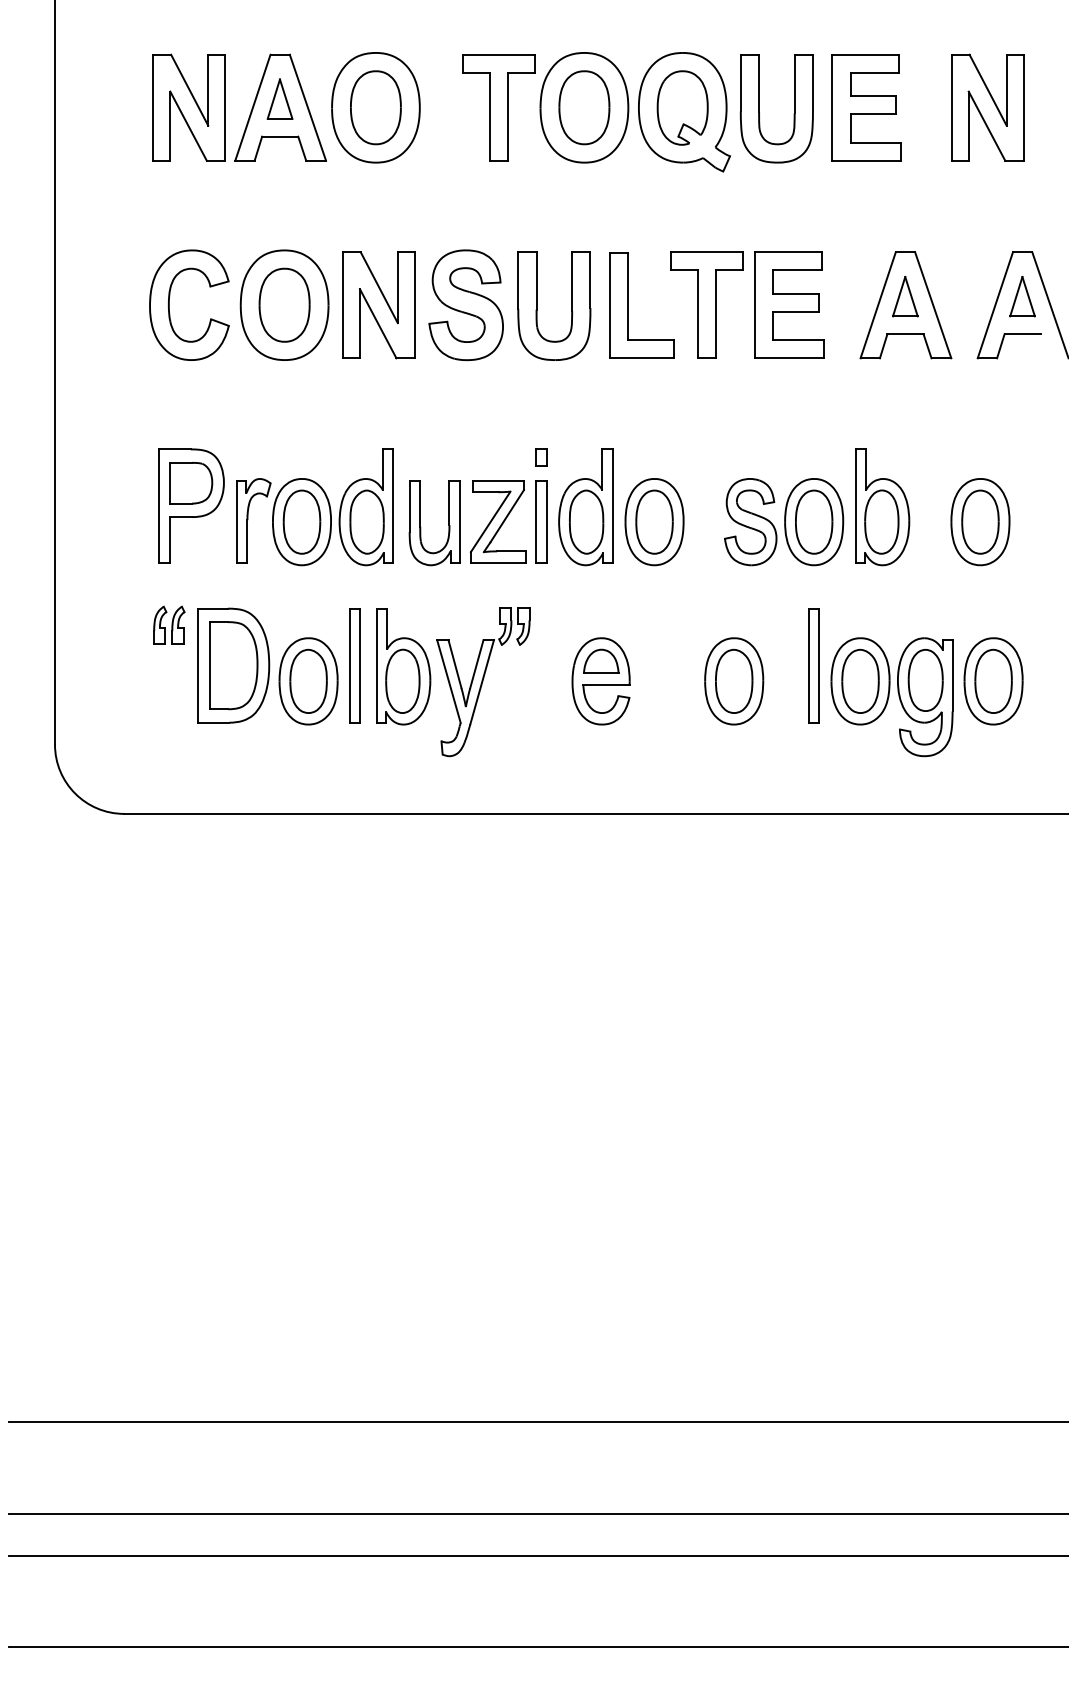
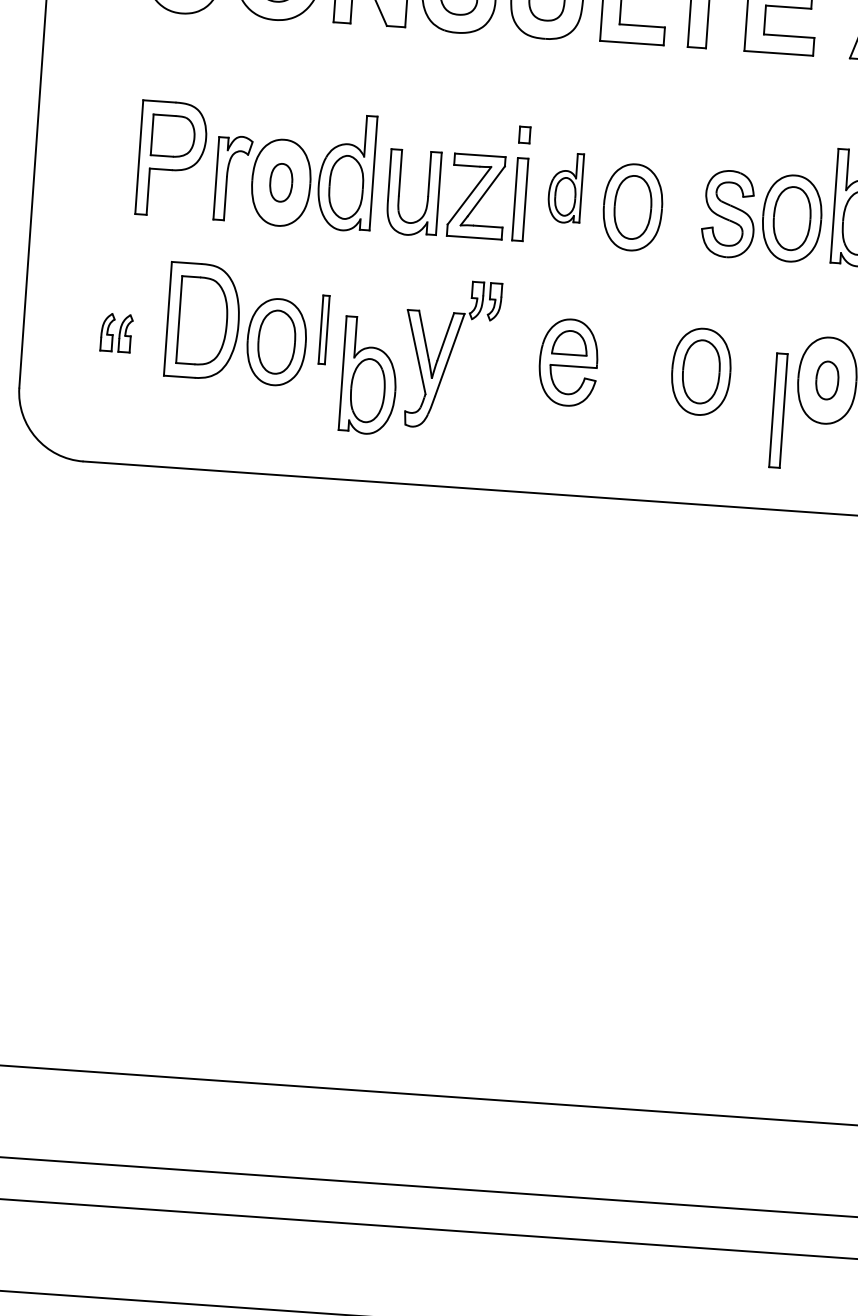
part: (585, 507) -> (565, 188), size x0.6
part: (301, 521) -> (280, 182), size x0.6
part: (169, 624) -> (116, 332), moved
part: (354, 665) -> (323, 329), size x0.6
part: (813, 665) -> (778, 410), moved
part: (403, 666) -> (369, 375), moved
part: (860, 680) -> (827, 379), size x0.6

